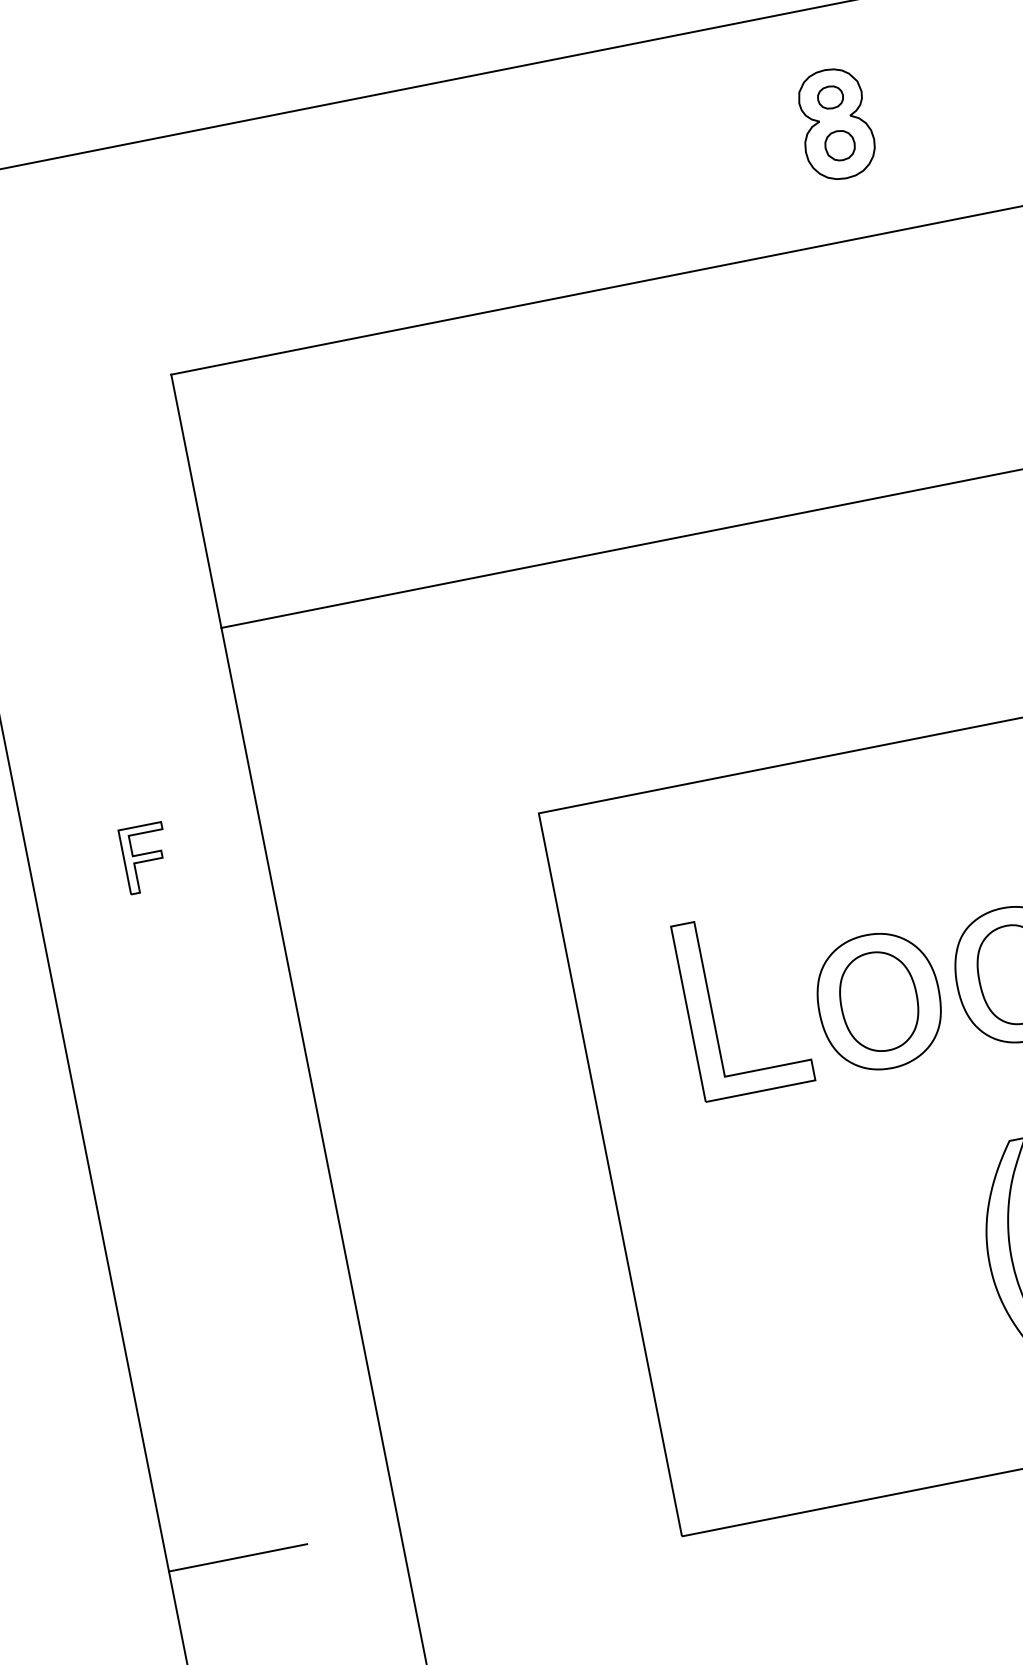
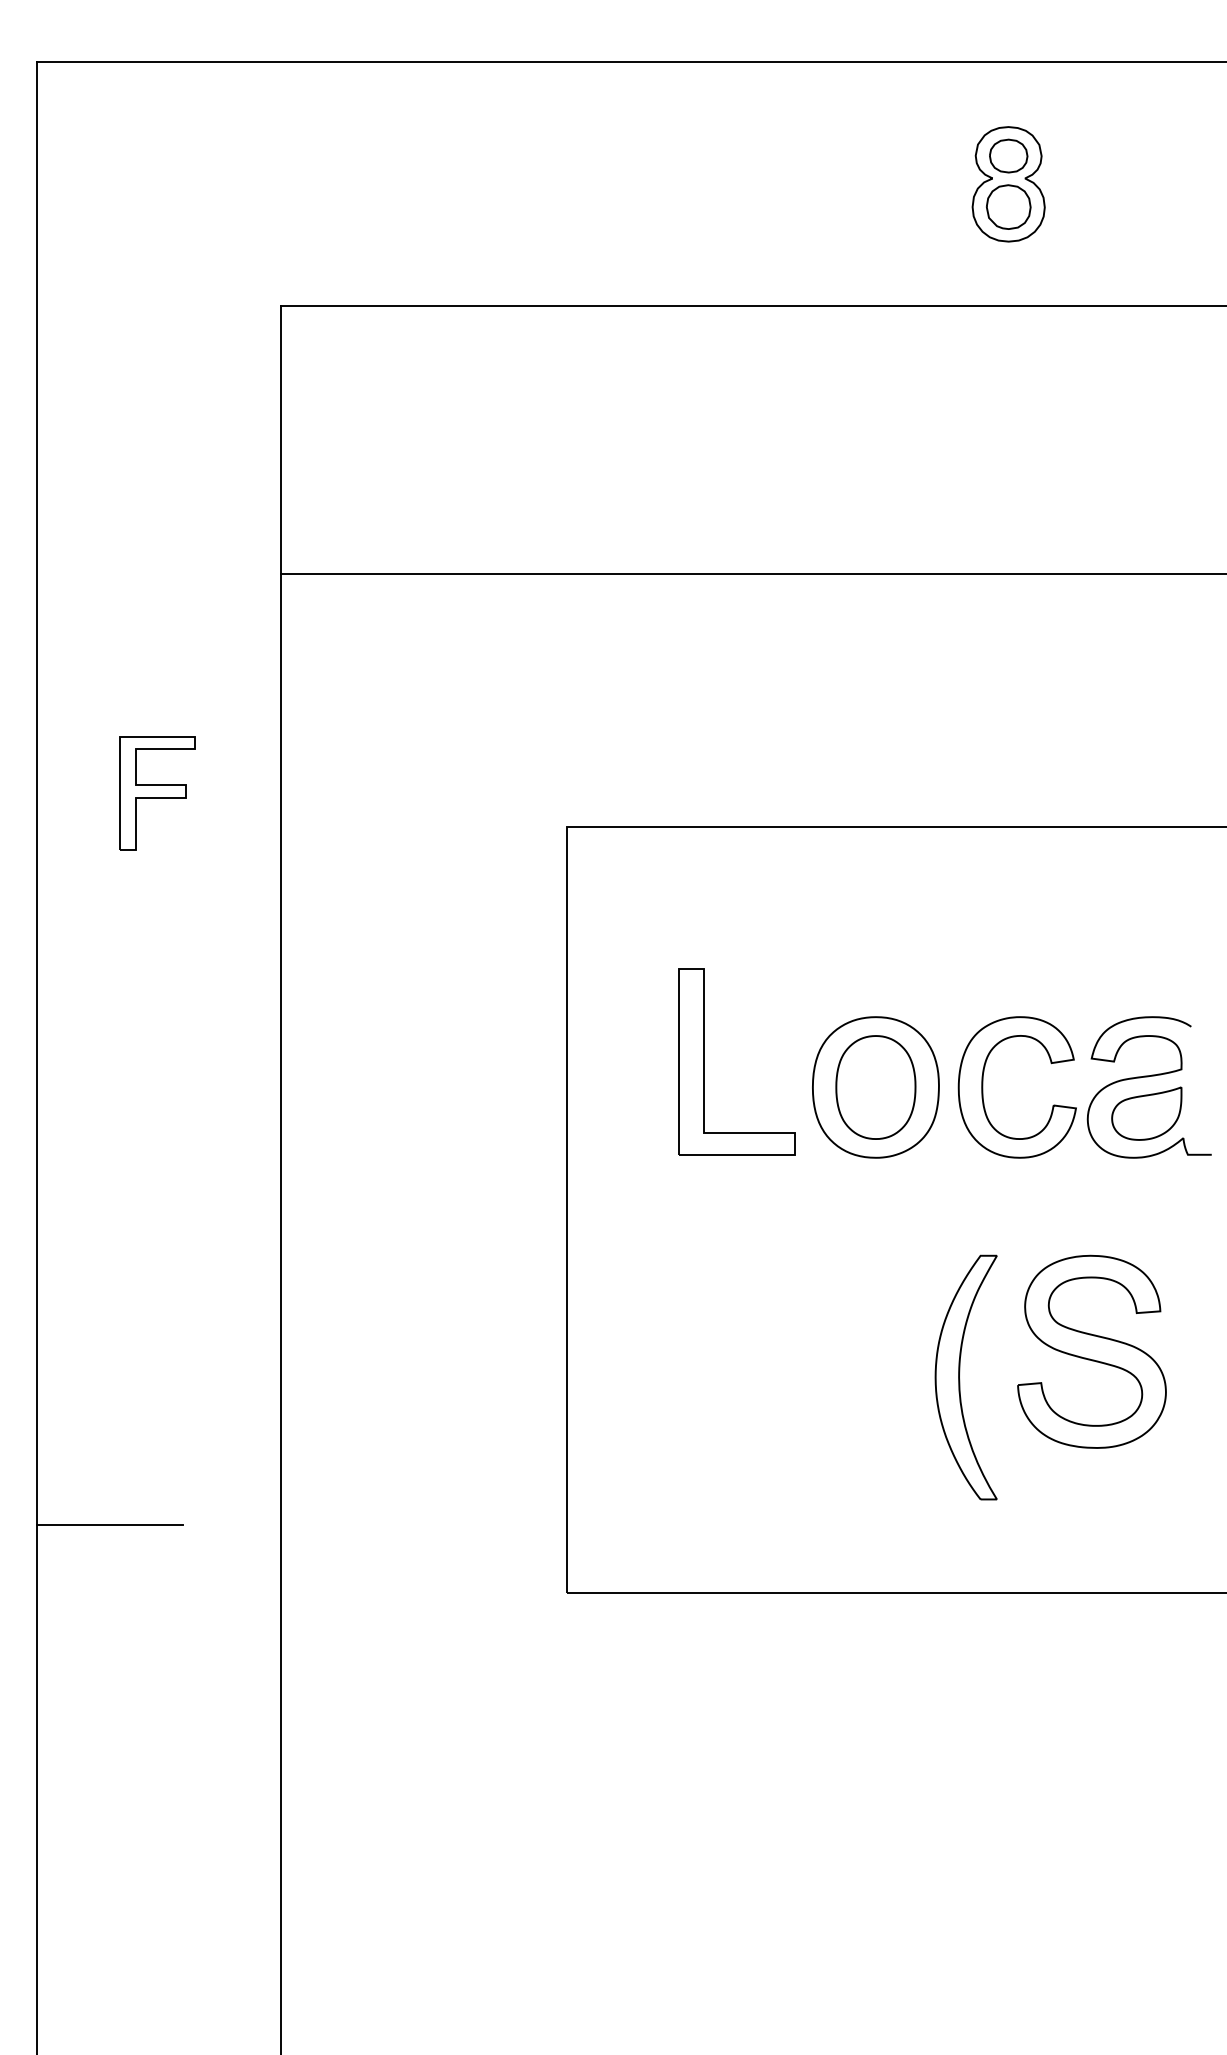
part: (830, 97) -> (1008, 155), size x1.43
part: (839, 145) -> (1008, 206), size x1.43
part: (146, 858) -> (157, 793), size x1.67

